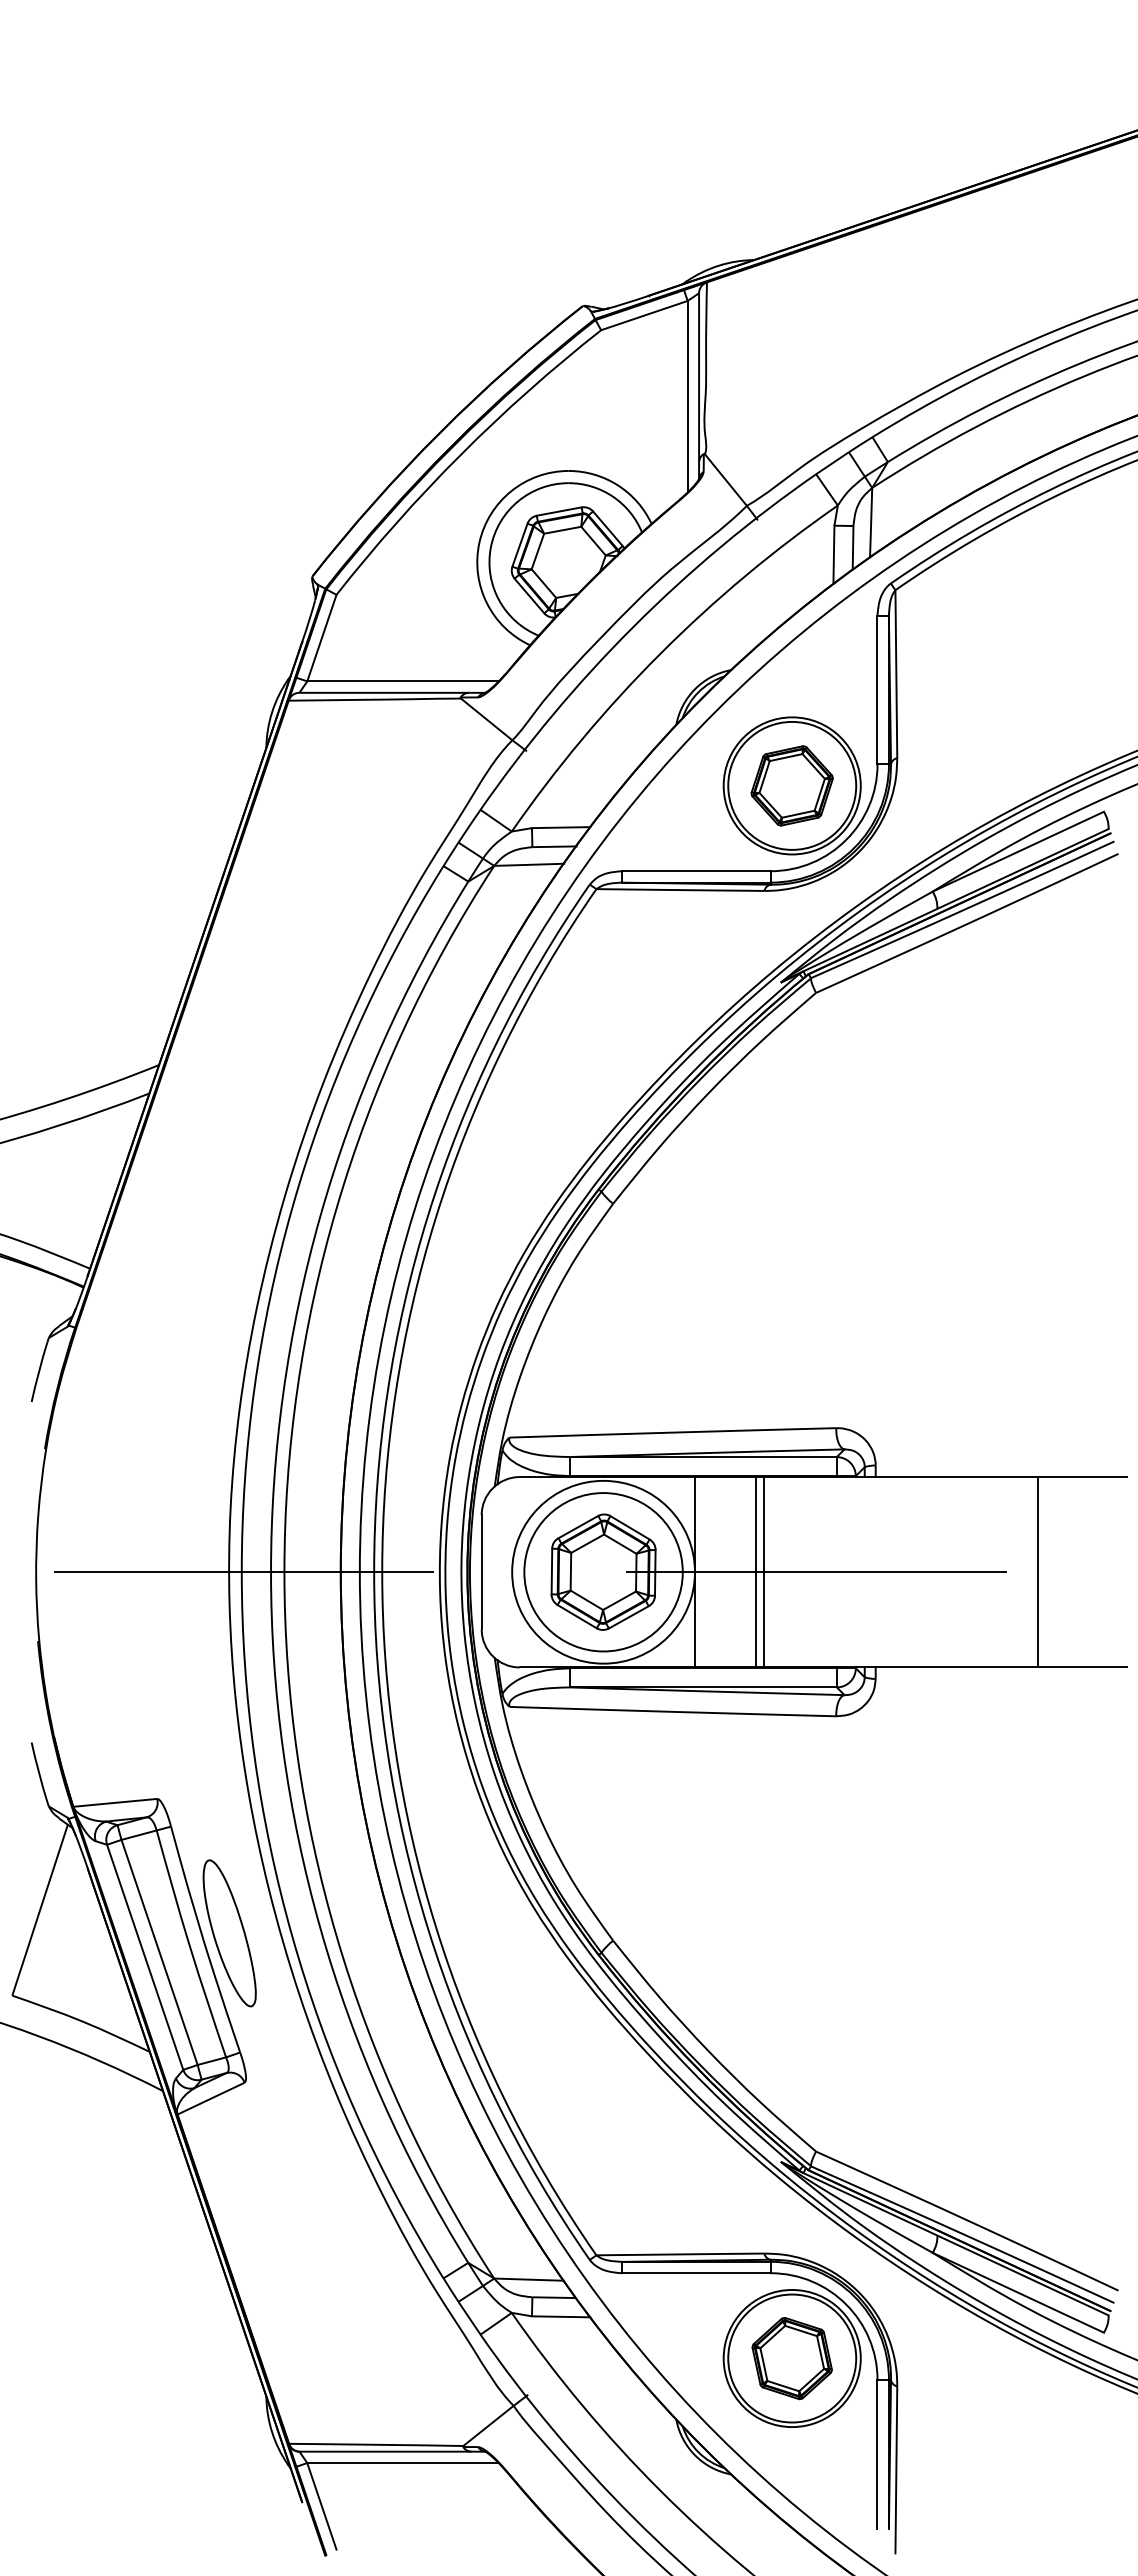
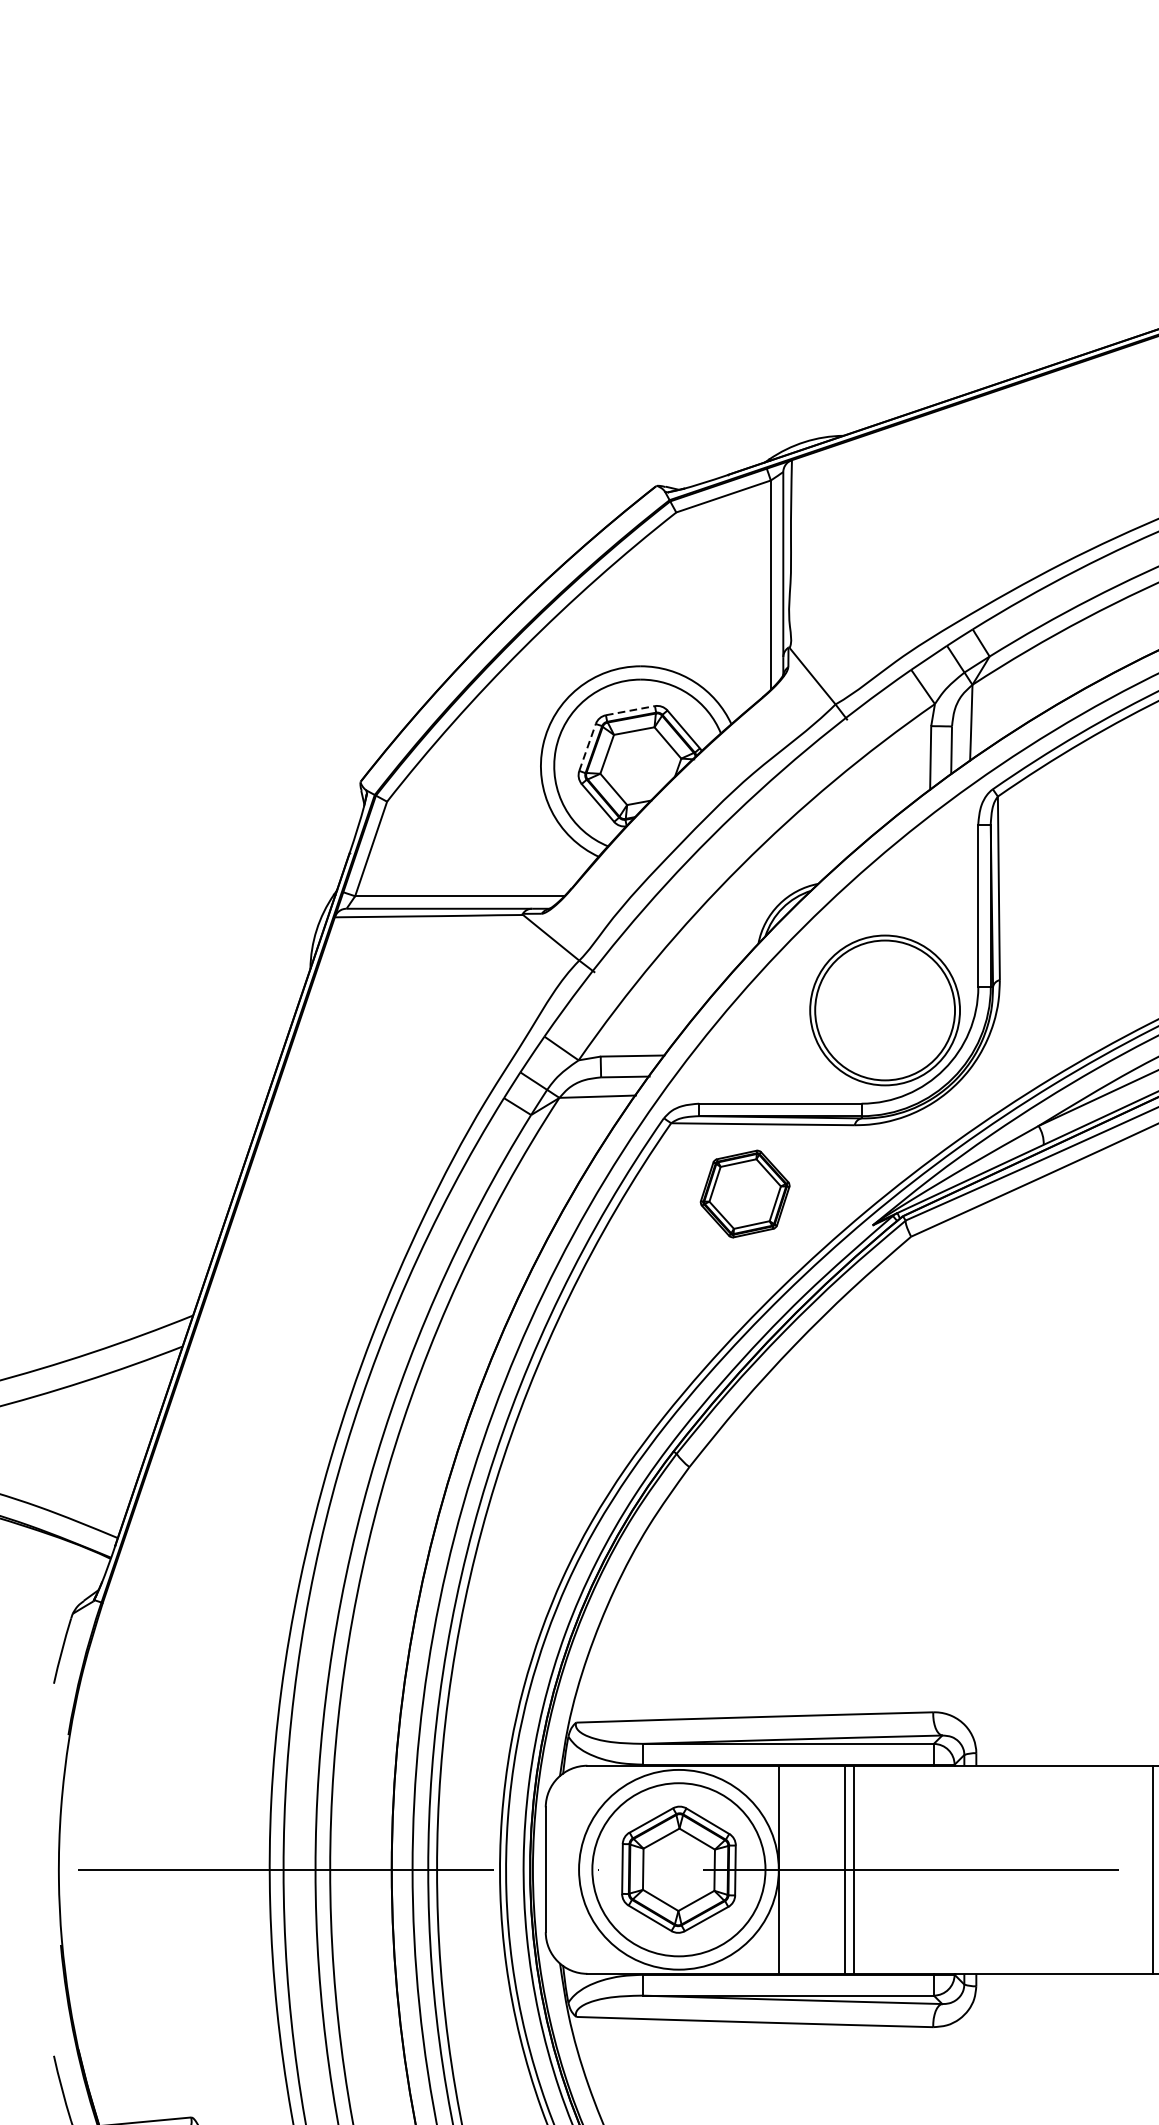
line: (559, 511) -> (630, 710), solid -> dashed
line: (519, 545) -> (587, 747), solid -> dashed
part: (791, 785) -> (744, 1193), moved

